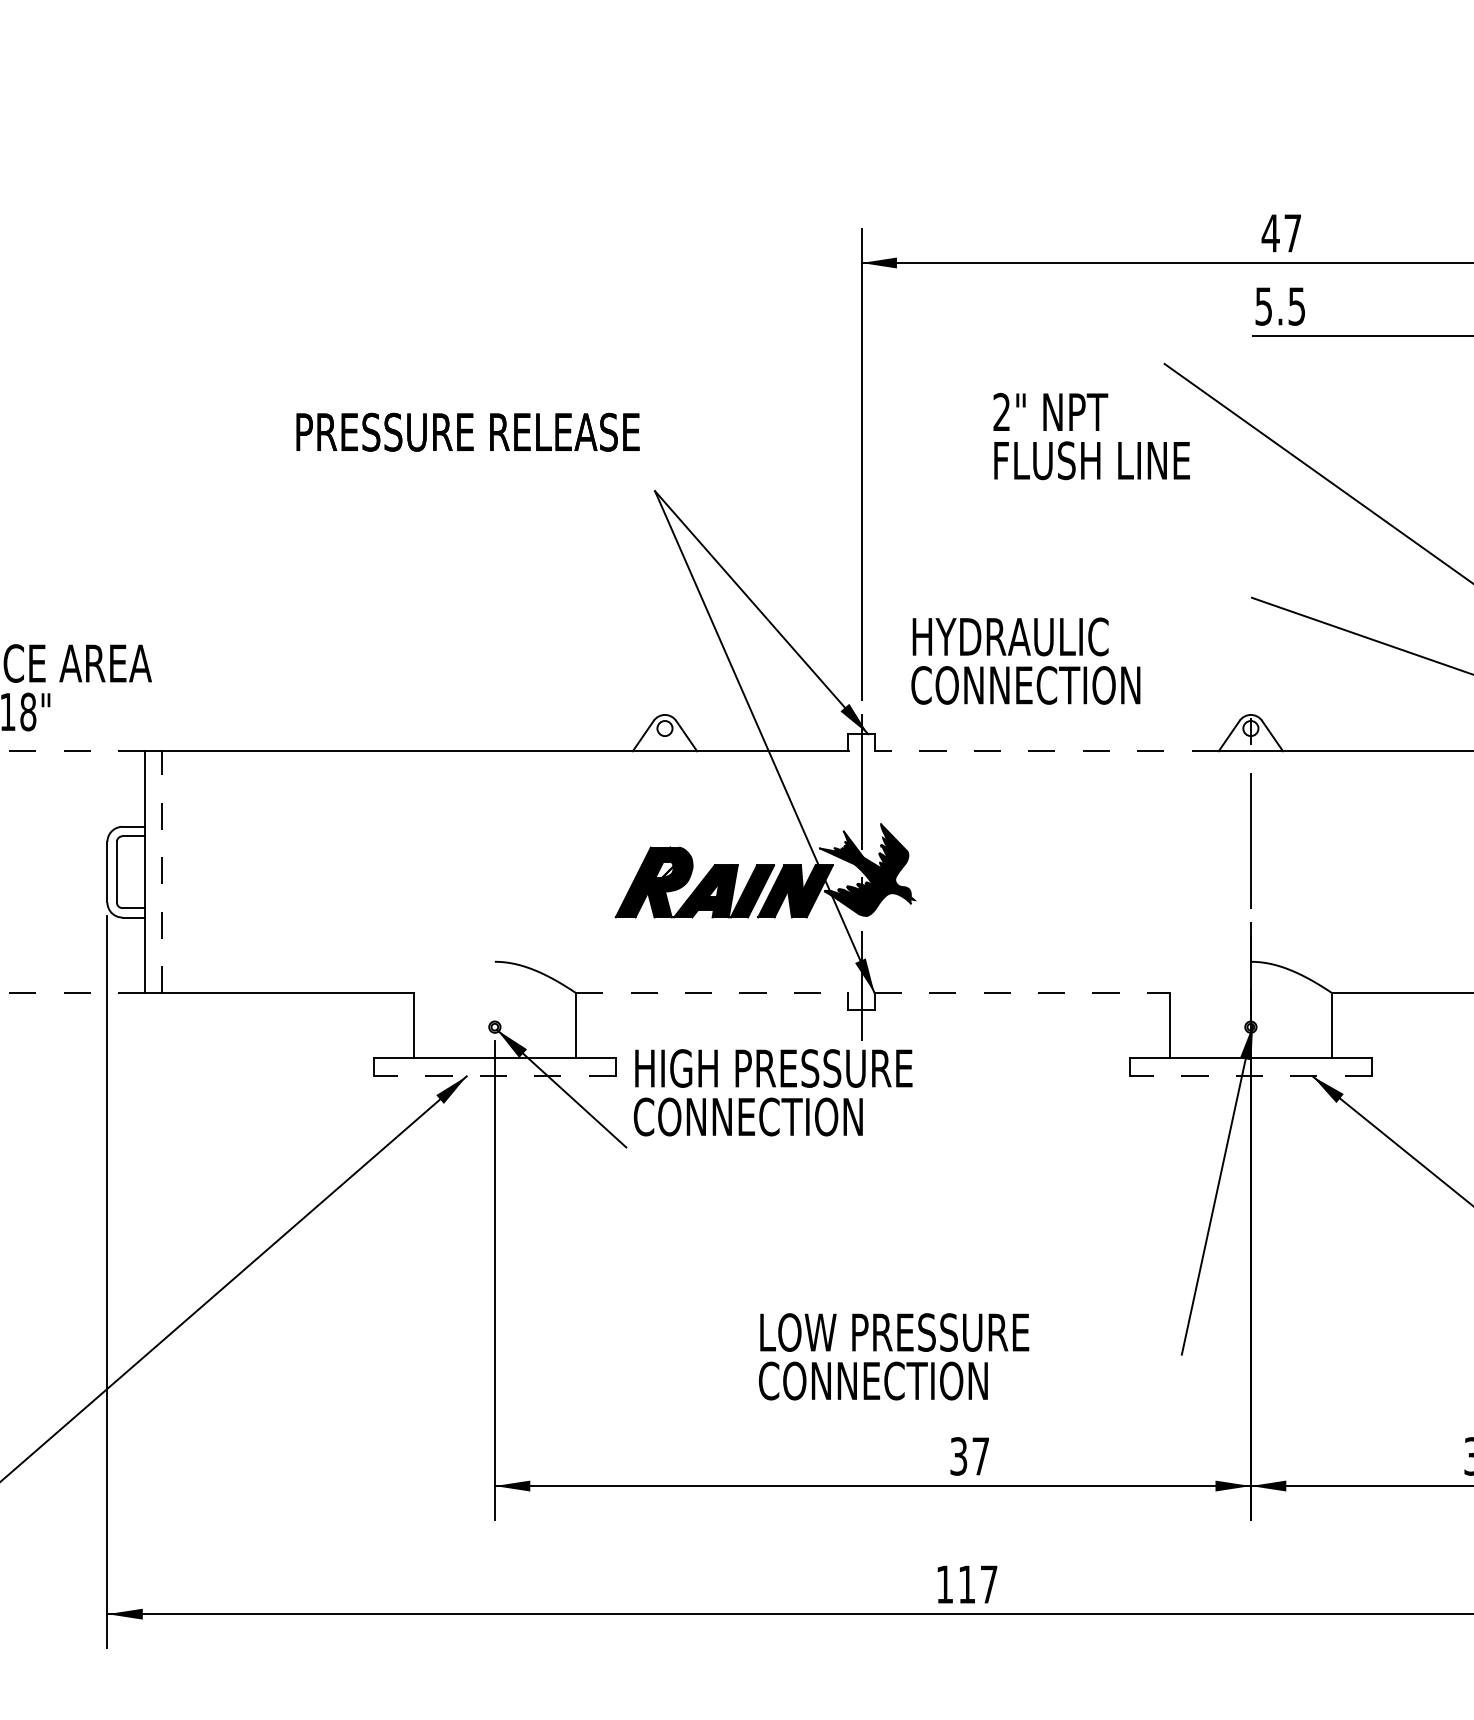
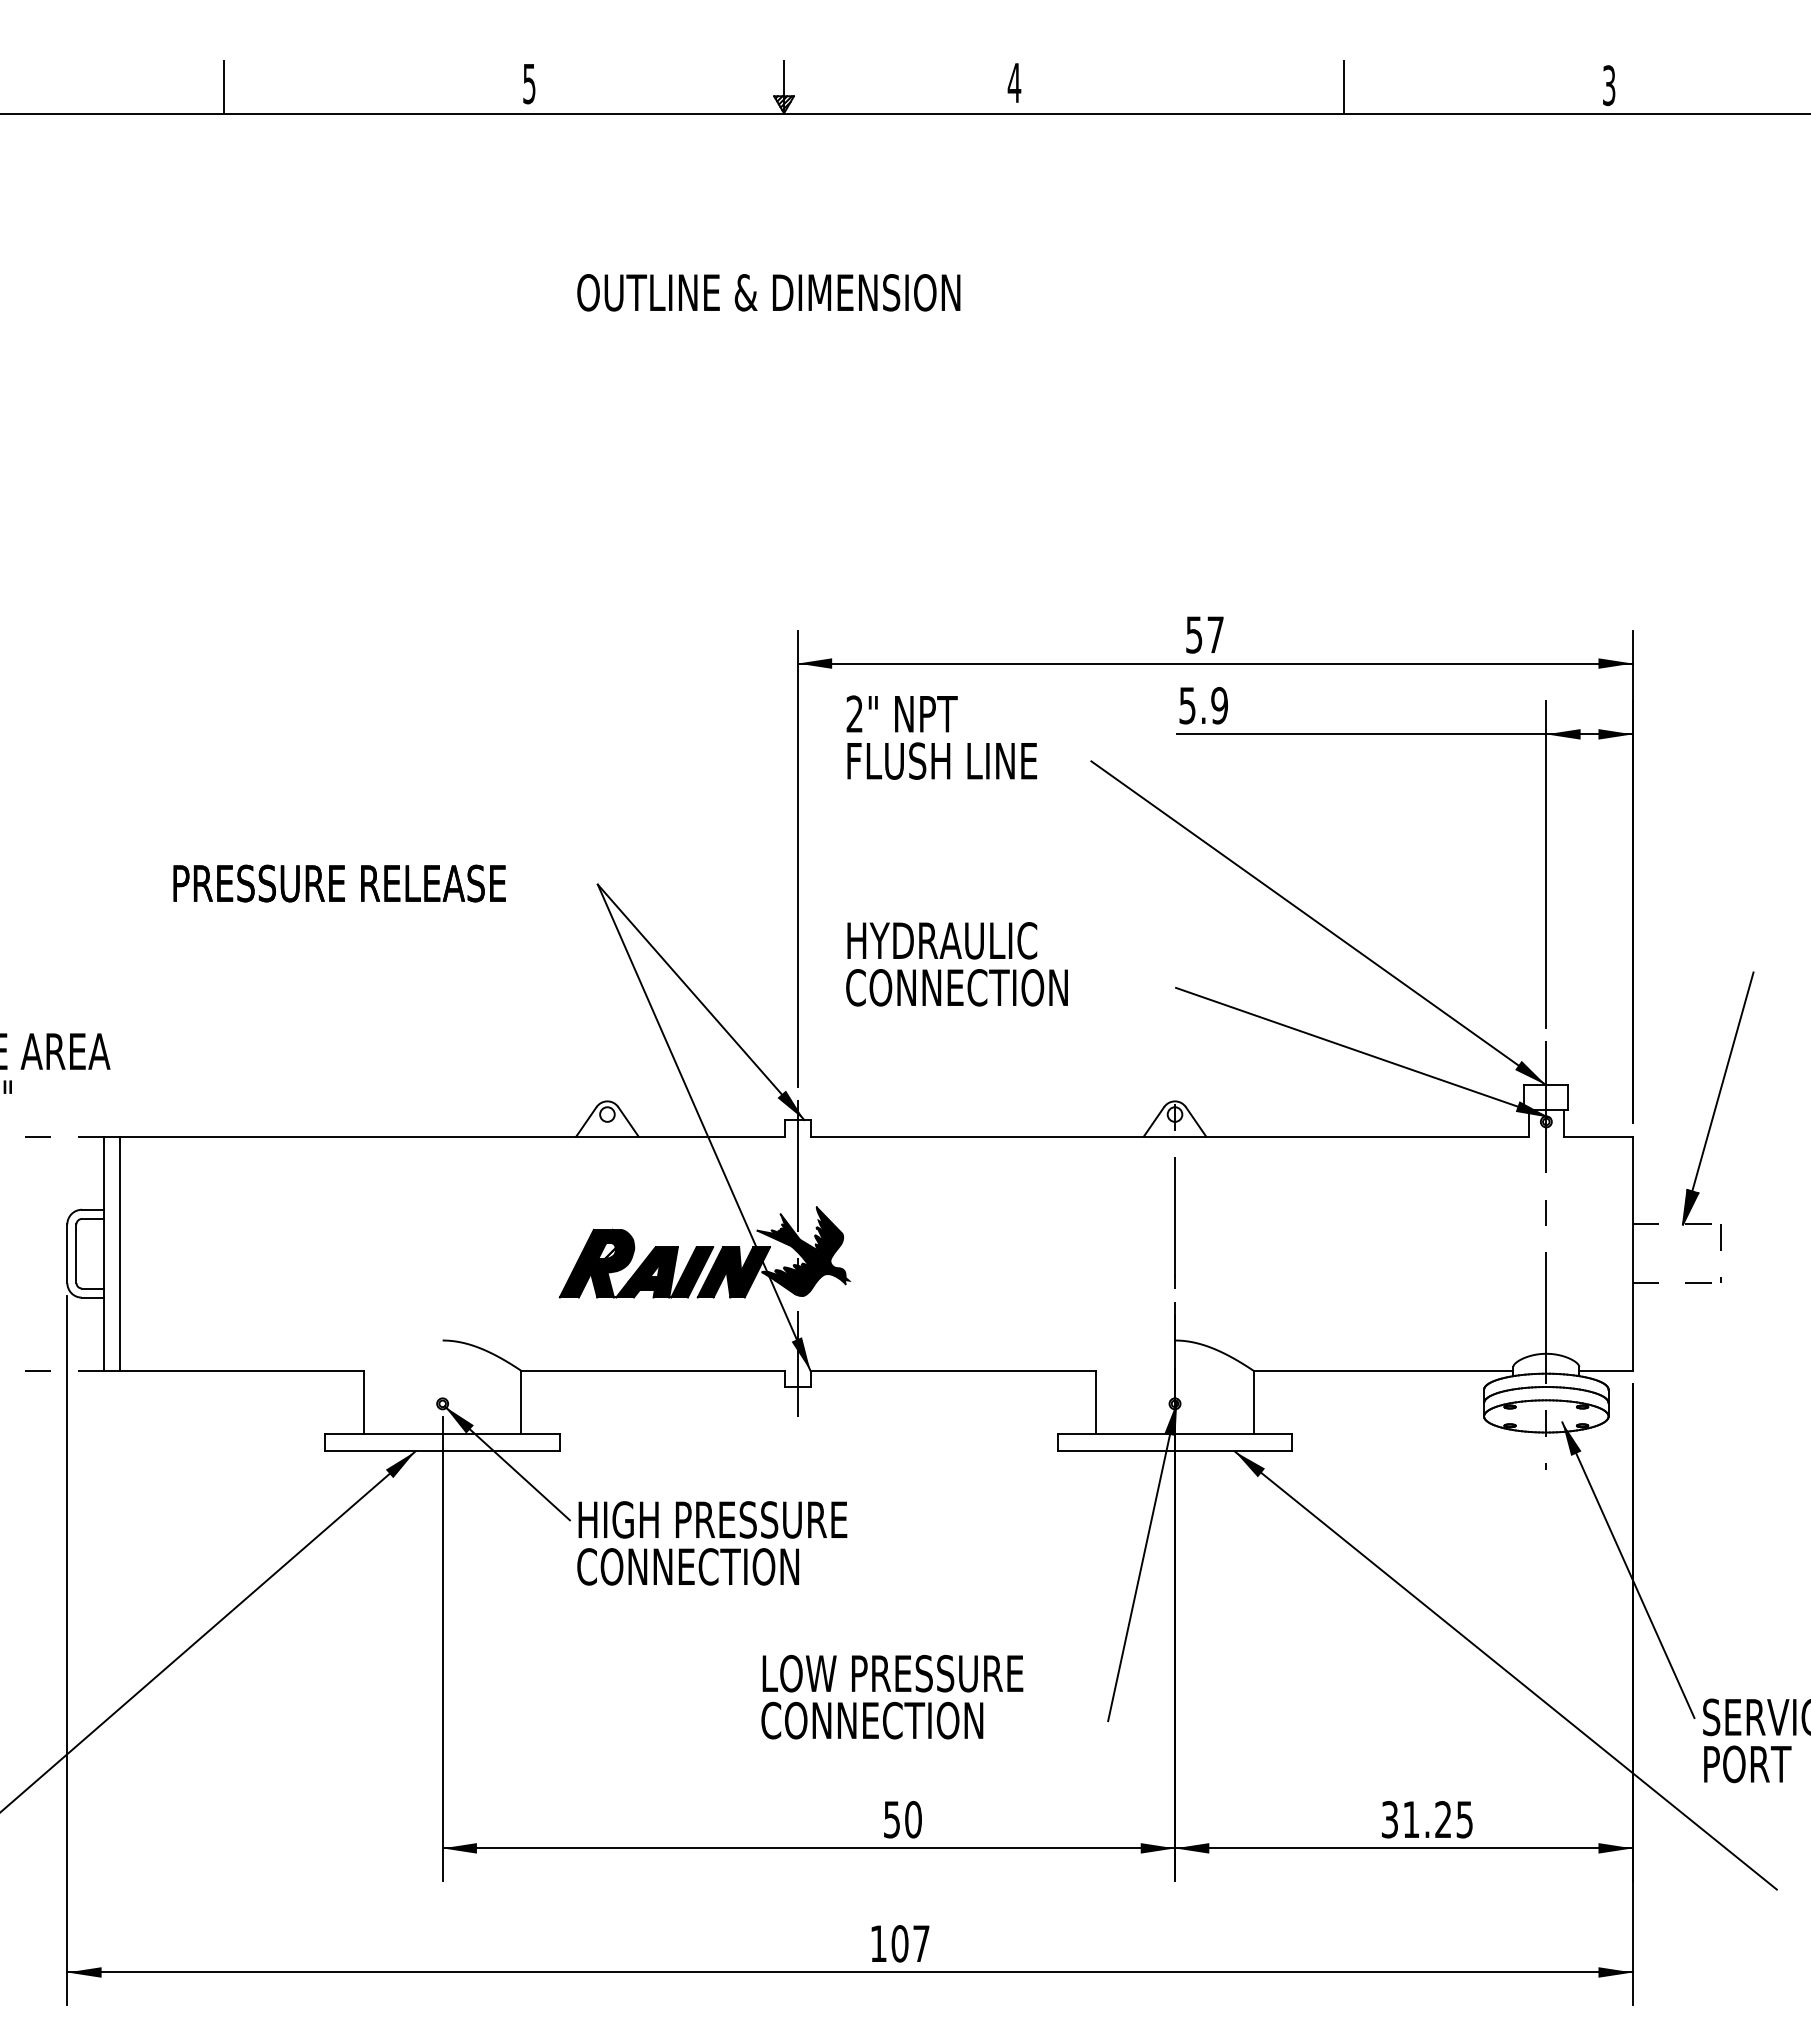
text: (1270, 232) -> (1194, 634), 47 -> 57
text: (1296, 306) -> (1219, 705), 5.5 -> 5.9
text: (467, 432) -> (339, 883), moved
text: (1091, 436) -> (941, 737), moved
text: (1025, 661) -> (956, 964), moved
line: (1046, 751) -> (977, 1136), dashed -> solid
line: (162, 871) -> (120, 1253), dashed -> solid
line: (712, 992) -> (653, 1370), dashed -> solid
line: (1022, 992) -> (953, 1370), dashed -> solid
line: (494, 1076) -> (442, 1451), dashed -> solid
line: (1250, 1076) -> (1174, 1451), dashed -> solid
text: (773, 1092) -> (712, 1543), moved
text: (894, 1356) -> (892, 1696), moved
text: (969, 1456) -> (902, 1819), 37 -> 50
text: (966, 1584) -> (899, 1943), 117 -> 107

